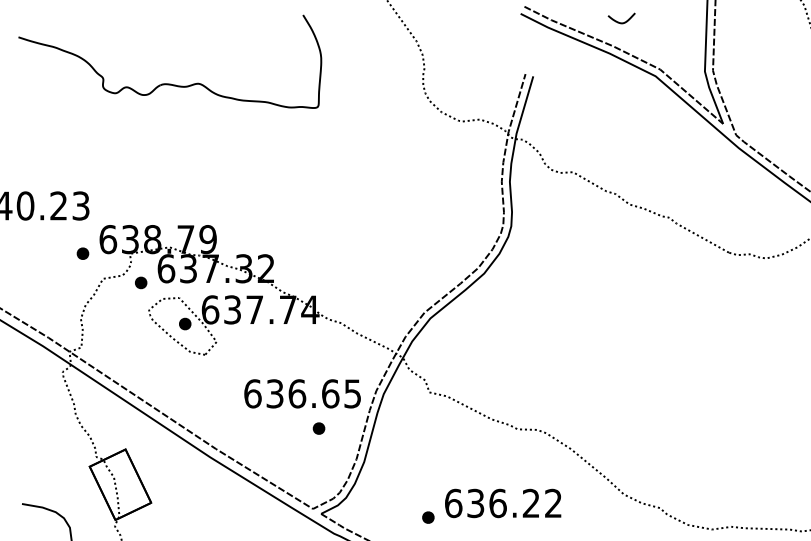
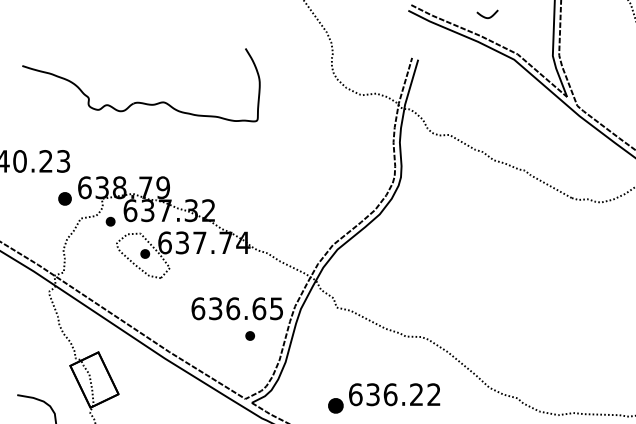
part: (170, 83) -> (141, 102), moved
part: (82, 253) -> (64, 198), size x1.4
part: (428, 517) -> (336, 405), size x1.6

